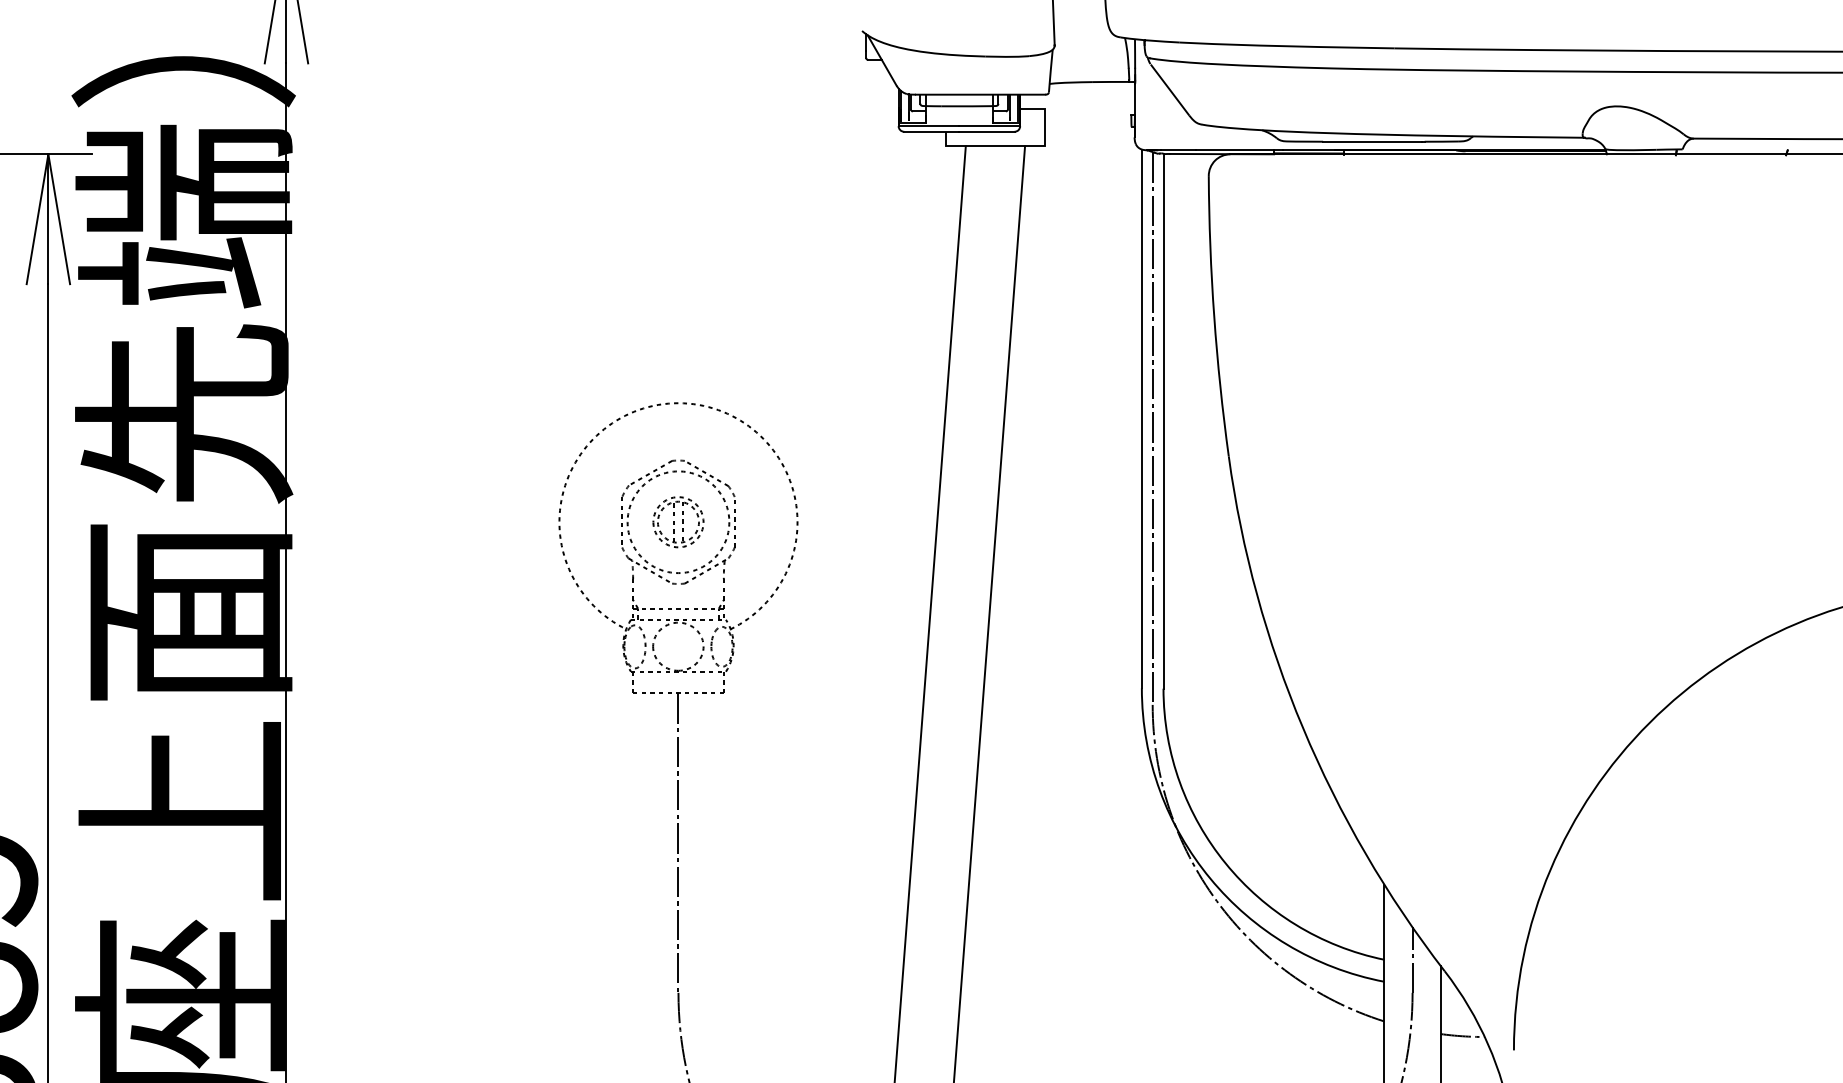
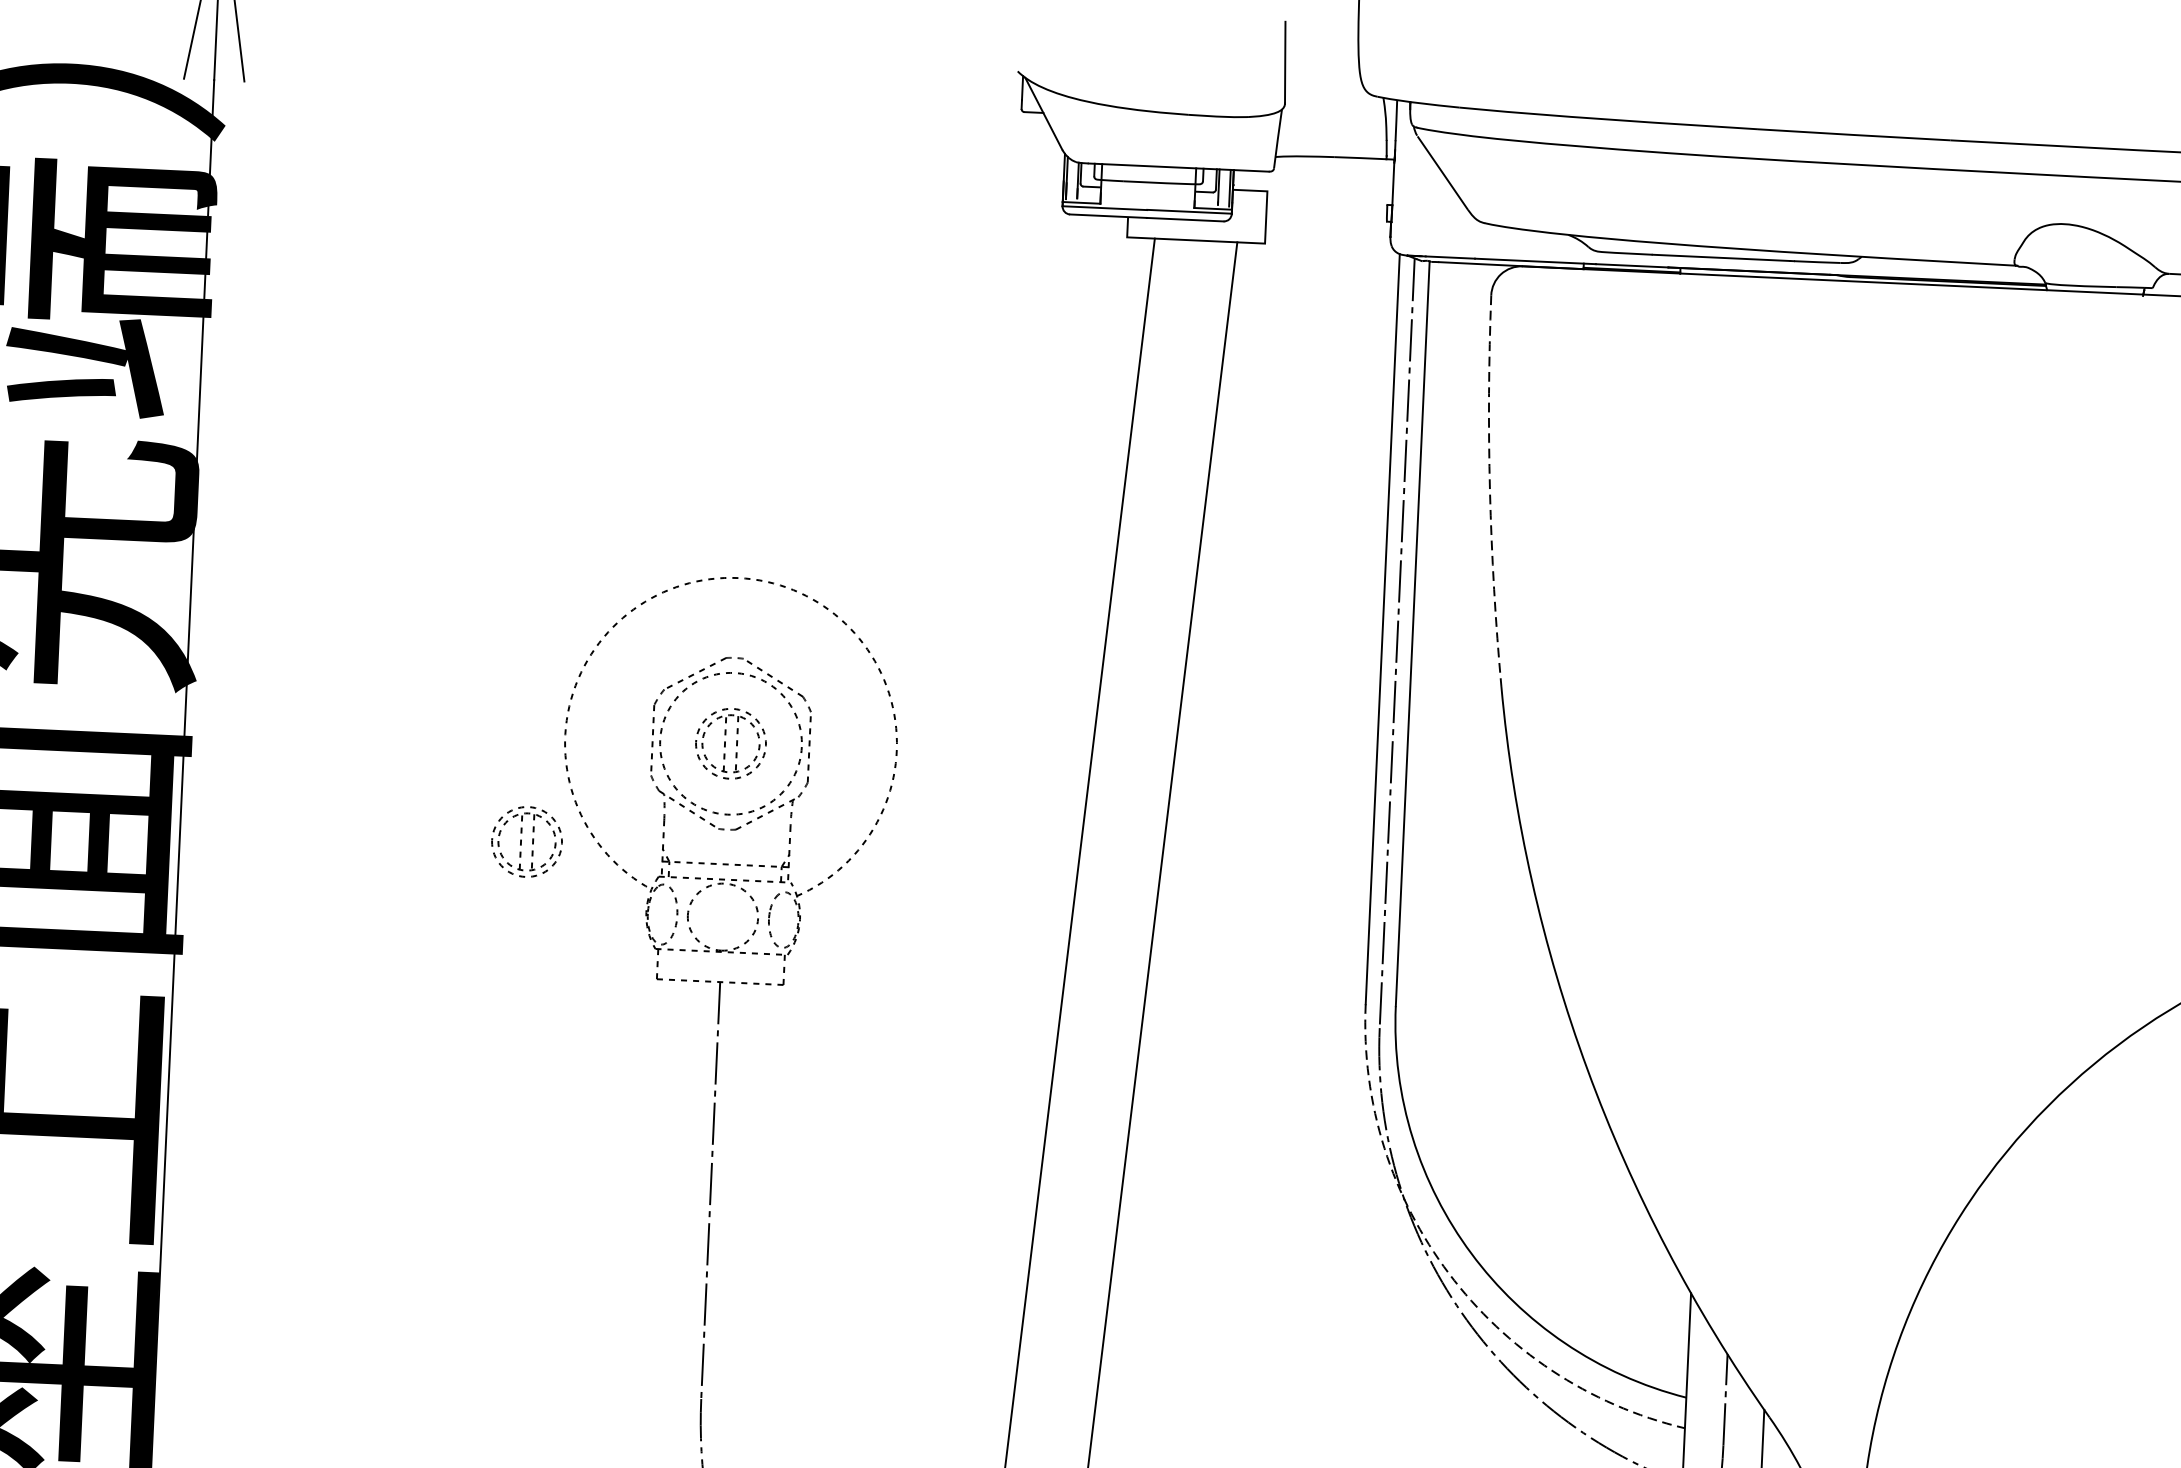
arc: (1214, 316) -> (1490, 491), solid -> dashed
part: (535, 599) -> (527, 842), added
arc: (1210, 878) -> (1449, 1273), solid -> dashed

